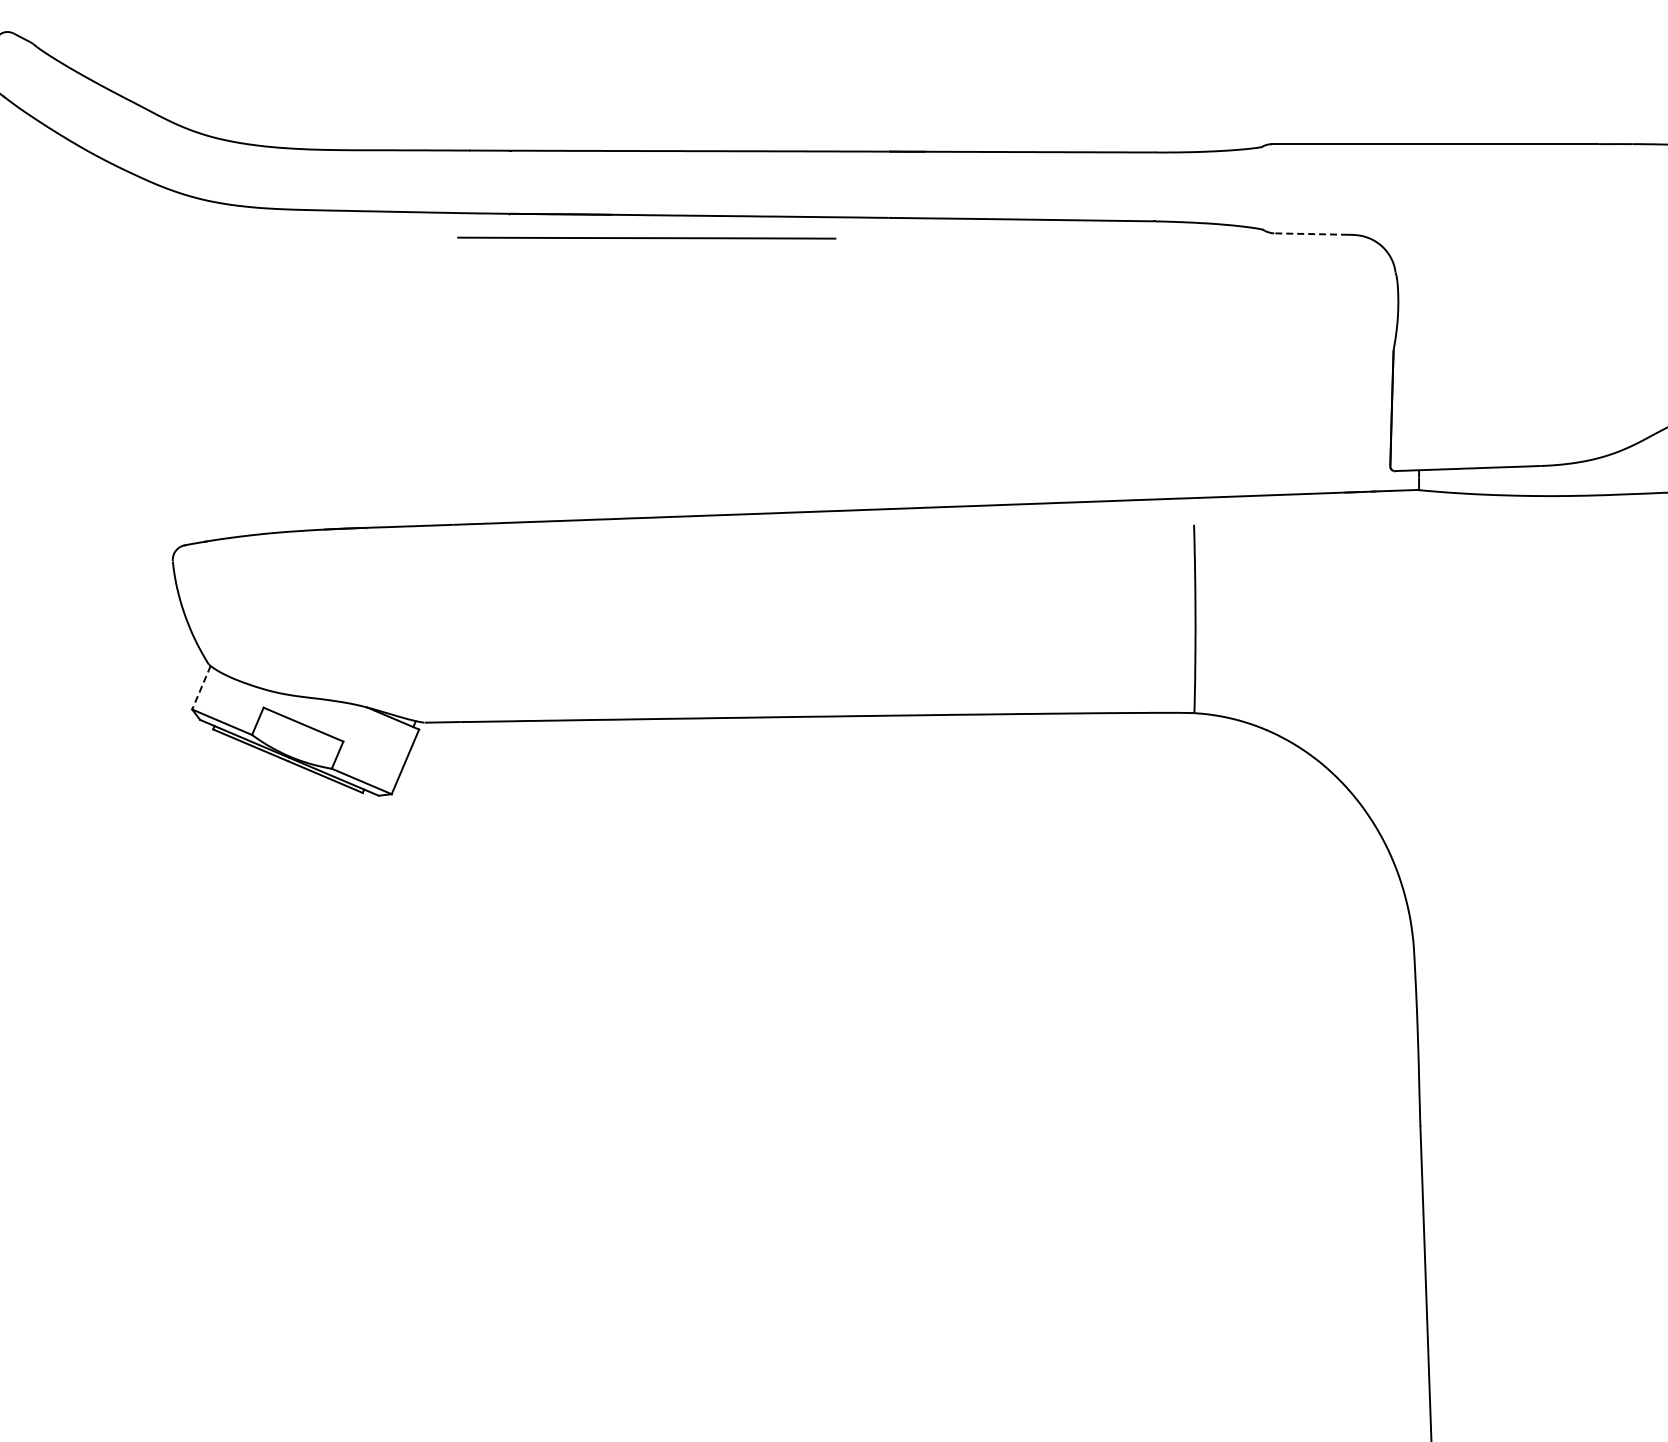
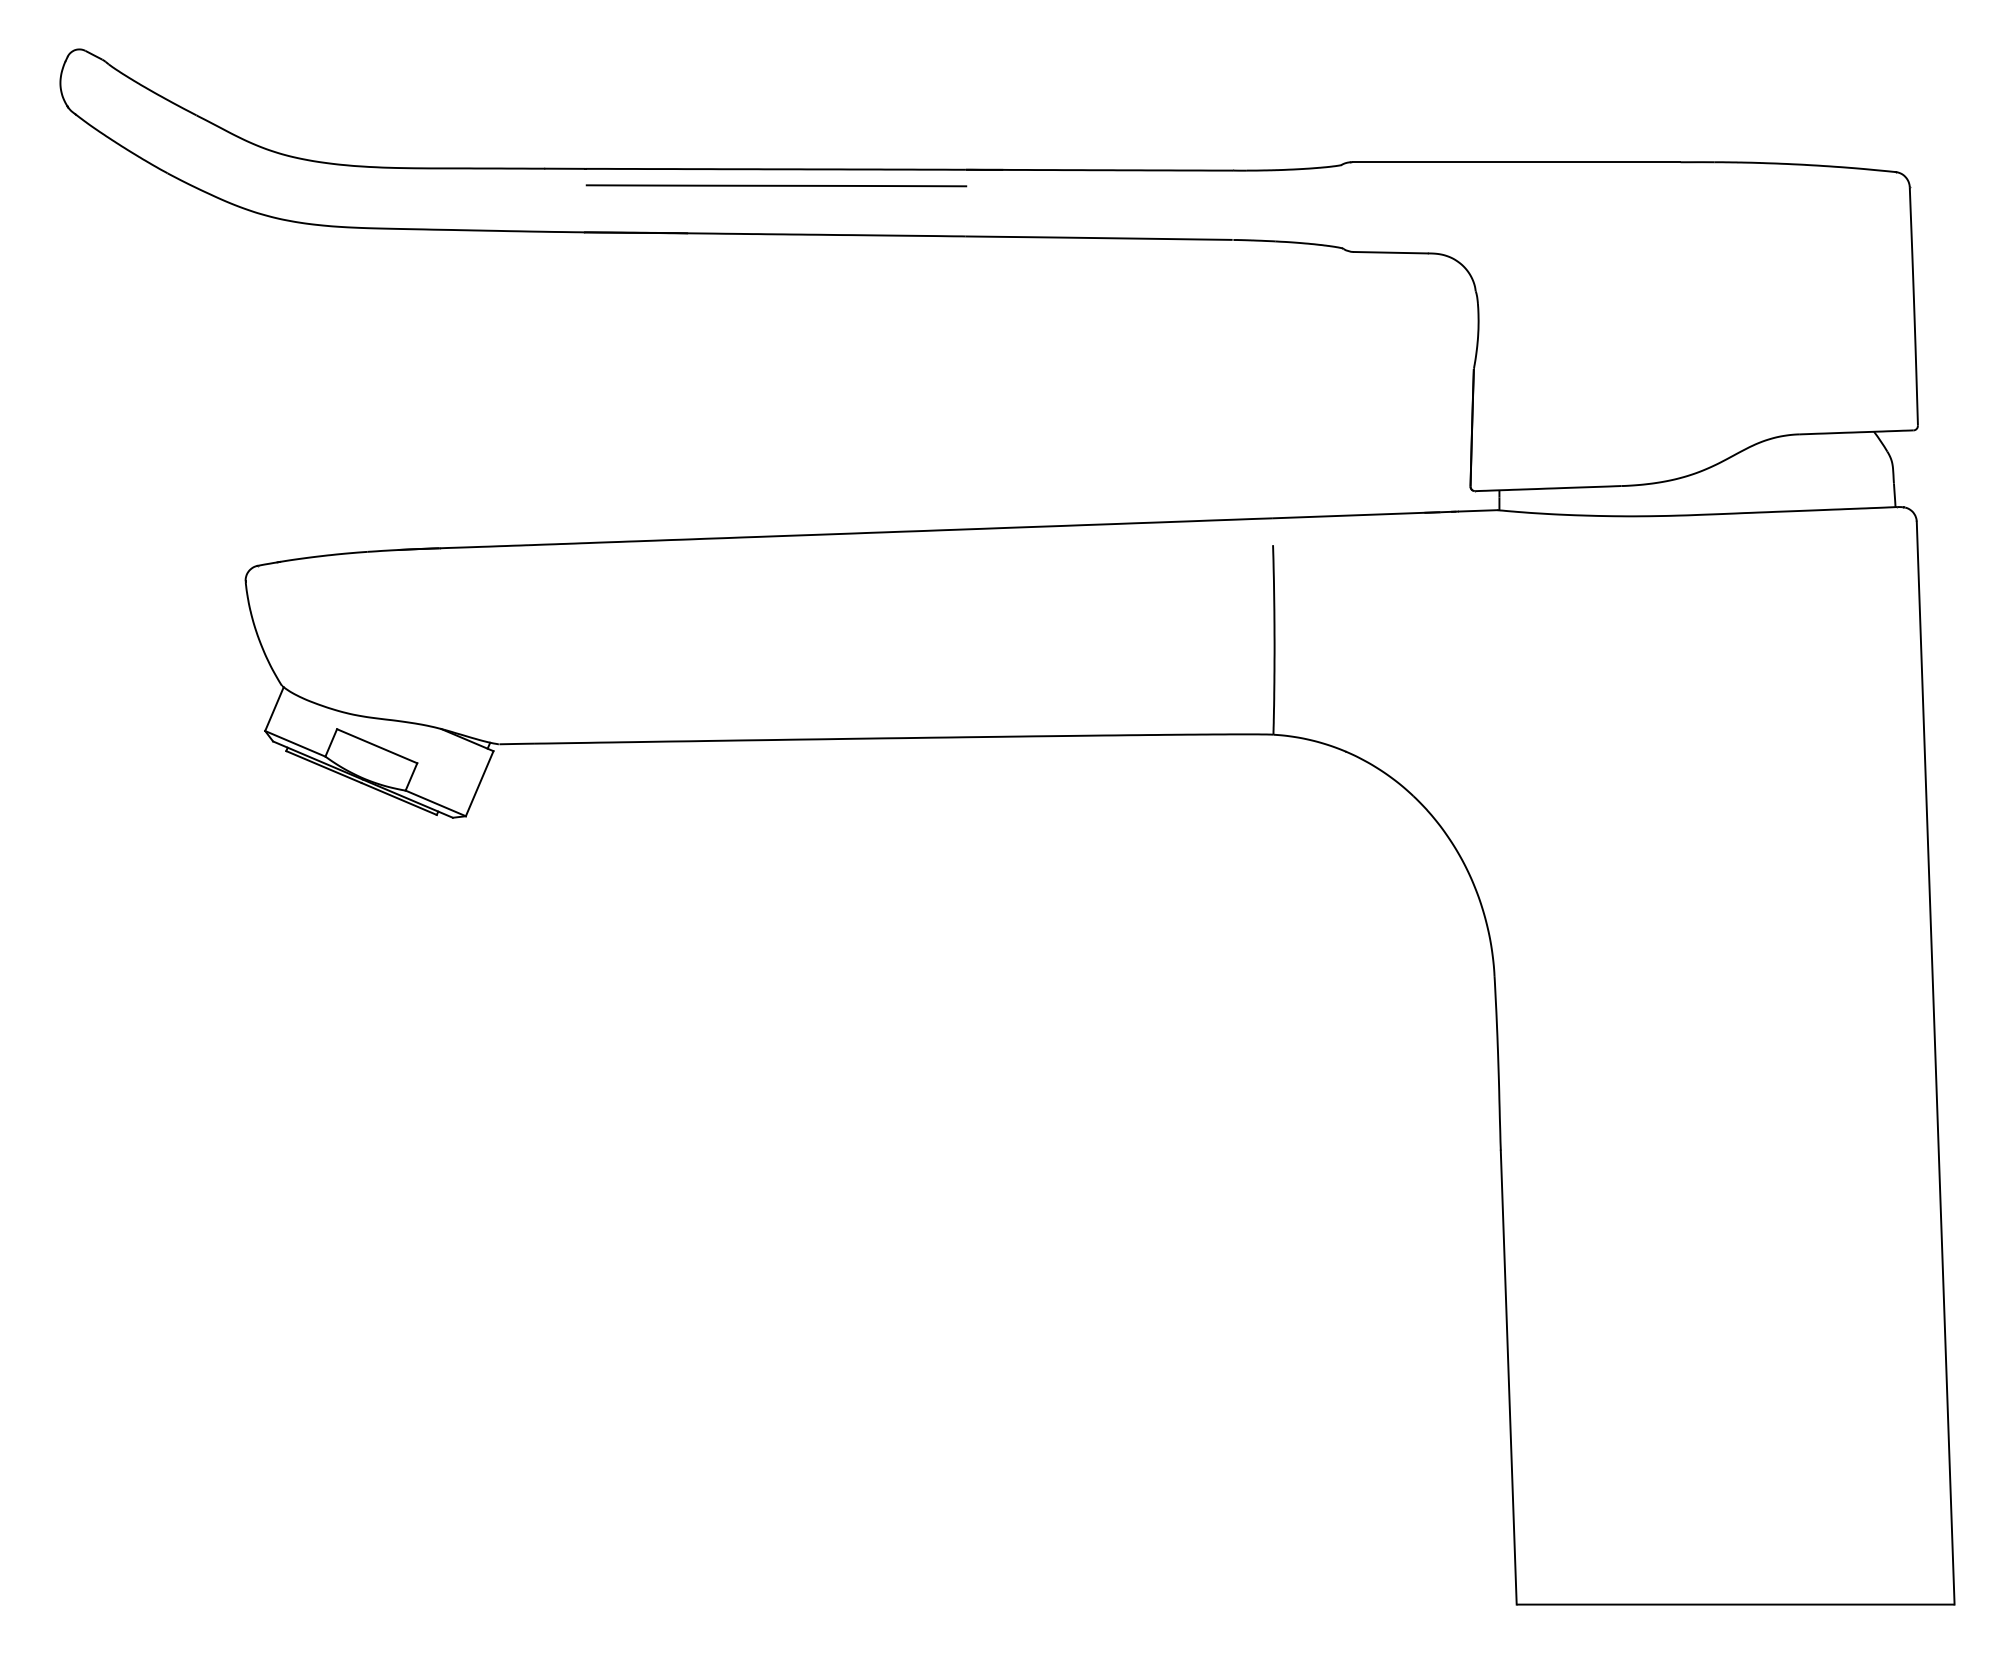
line: (1310, 233) -> (1390, 252), dashed -> solid
line: (646, 237) -> (776, 185), moved
line: (201, 688) -> (274, 709), dashed -> solid

